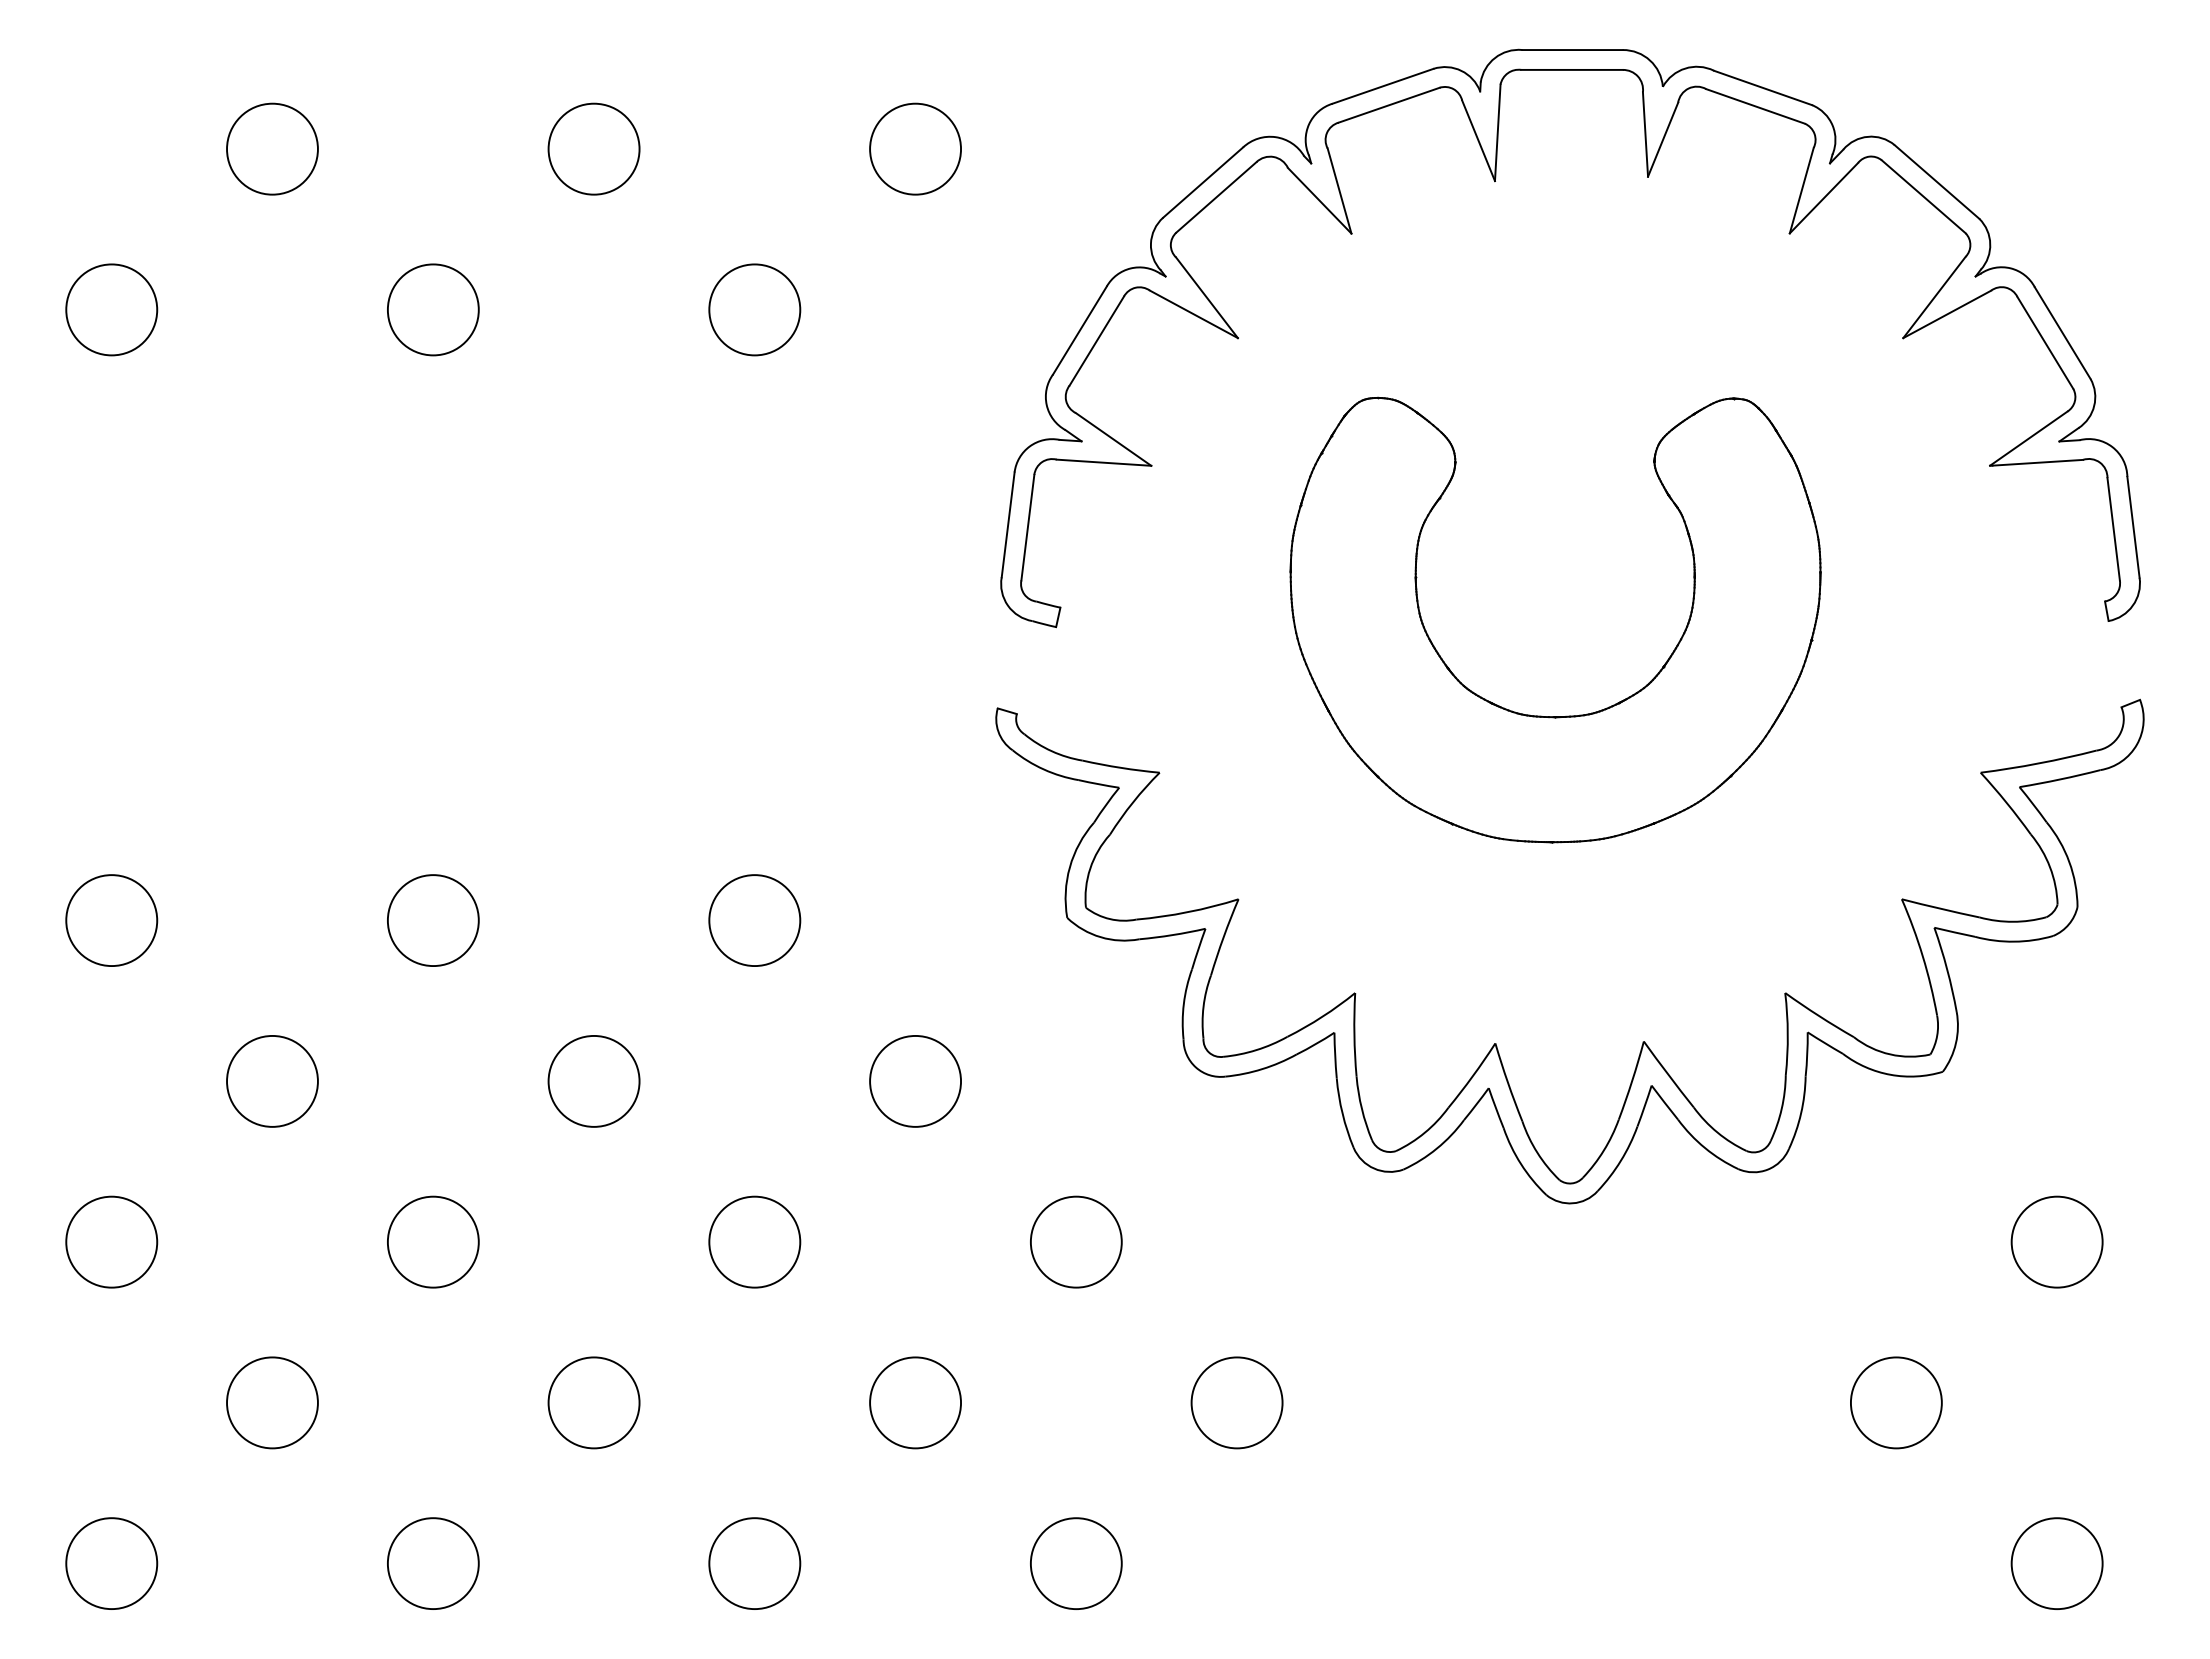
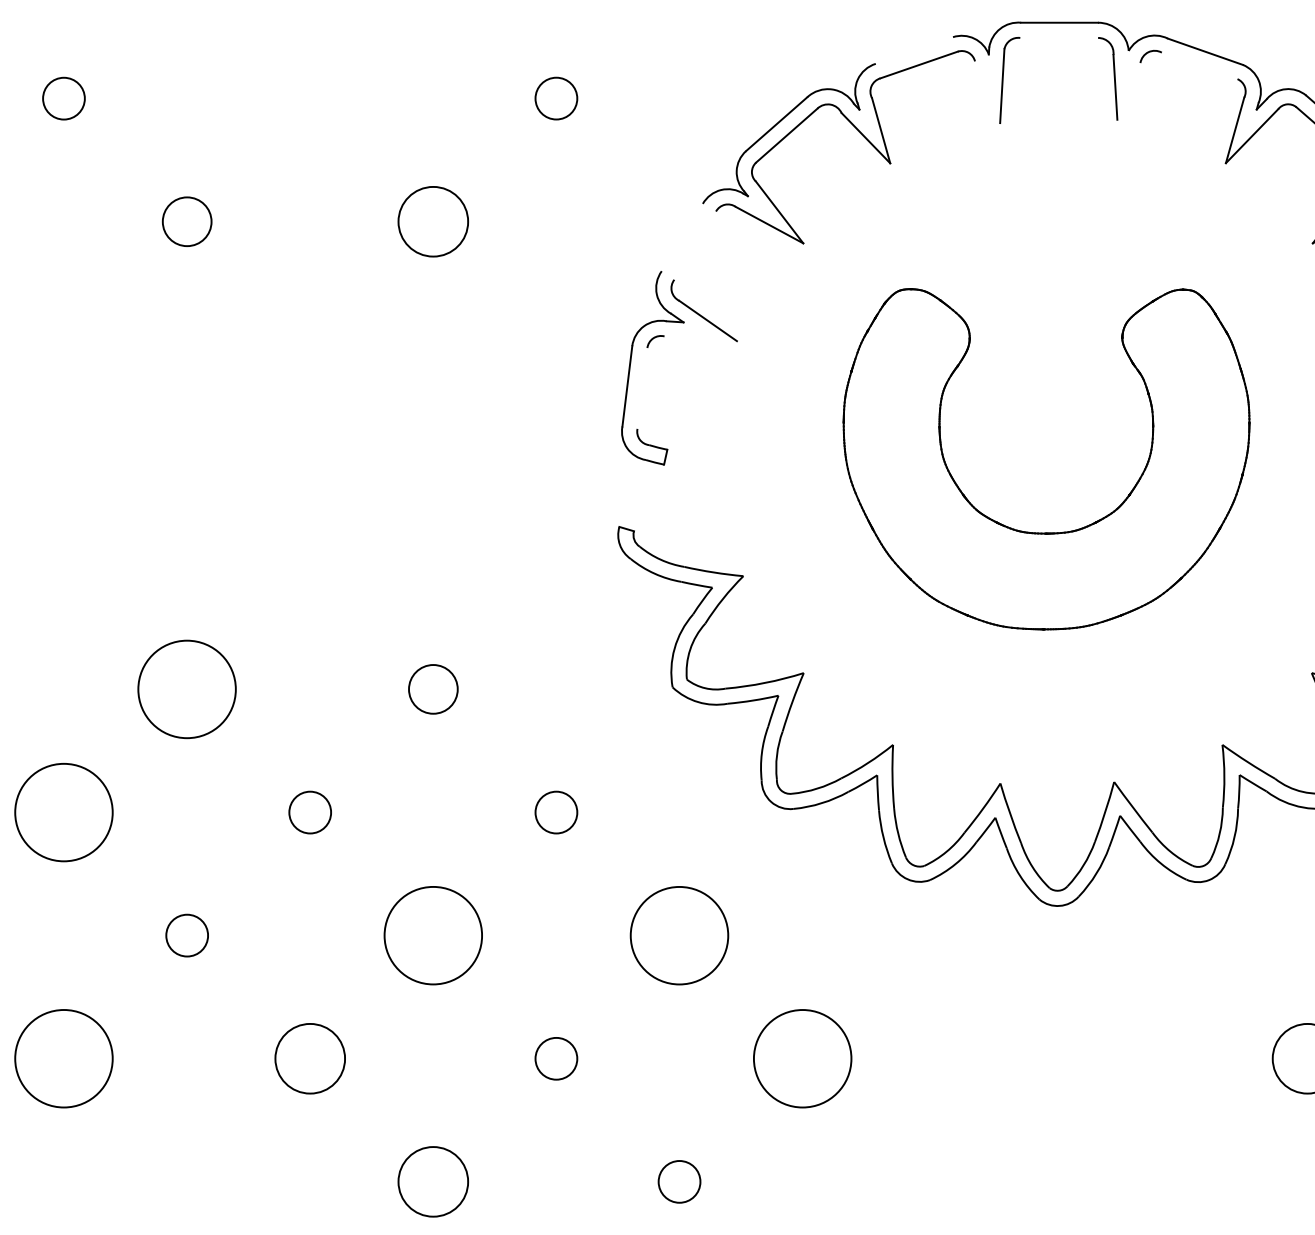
line: (1571, 69) -> (1058, 37), removed
line: (1382, 85) -> (914, 49), removed
line: (1755, 106) -> (1199, 65), removed
line: (1663, 139) -> (1129, 91), removed
line: (1478, 140) -> (987, 92), removed
circle: (272, 148) -> (63, 98), size x0.6
circle: (593, 148) -> (309, 98), removed
circle: (915, 148) -> (556, 98), size x0.6
circle: (433, 309) -> (187, 221), size x0.7
line: (1079, 330) -> (681, 237), removed
line: (1096, 340) -> (695, 245), removed
line: (1103, 462) -> (700, 338), removed
line: (1027, 527) -> (642, 388), removed
circle: (433, 920) -> (187, 689), size x1.4
circle: (754, 920) -> (433, 689), size x0.7
circle: (272, 1080) -> (63, 811), size x1.4
circle: (593, 1080) -> (309, 811), size x0.6
circle: (915, 1080) -> (556, 811), size x0.6
circle: (433, 1241) -> (187, 935), size x0.6
circle: (754, 1241) -> (433, 935), size x1.4
circle: (1076, 1241) -> (679, 935), size x1.4
circle: (272, 1402) -> (63, 1058), size x1.4
circle: (915, 1402) -> (556, 1058), size x0.6
circle: (1236, 1402) -> (802, 1058), size x1.4
circle: (433, 1563) -> (187, 1181), removed
circle: (1075, 1563) -> (678, 1181), size x0.6

